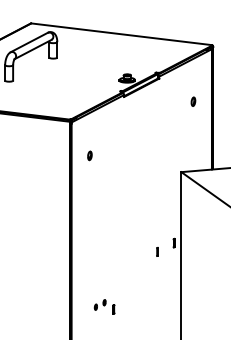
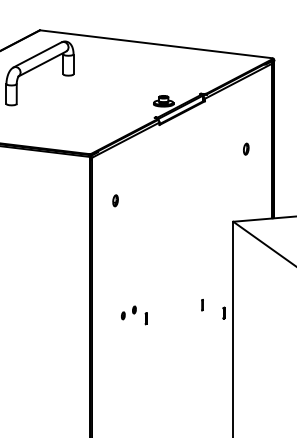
part: (193, 101) -> (246, 148), moved
part: (157, 251) -> (202, 304), moved
part: (104, 306) -> (134, 314), moved

